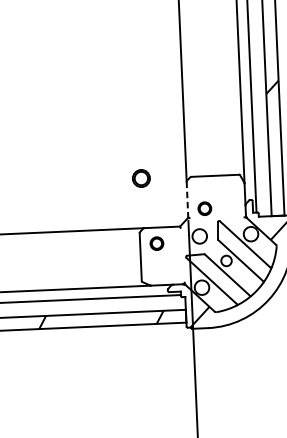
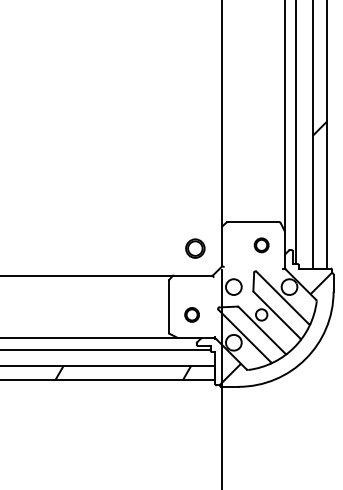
part: (141, 178) -> (195, 248), moved
line: (187, 199) -> (222, 246), dashed -> solid
part: (204, 208) -> (261, 245), moved
circle: (156, 243) -> (191, 314), moved

